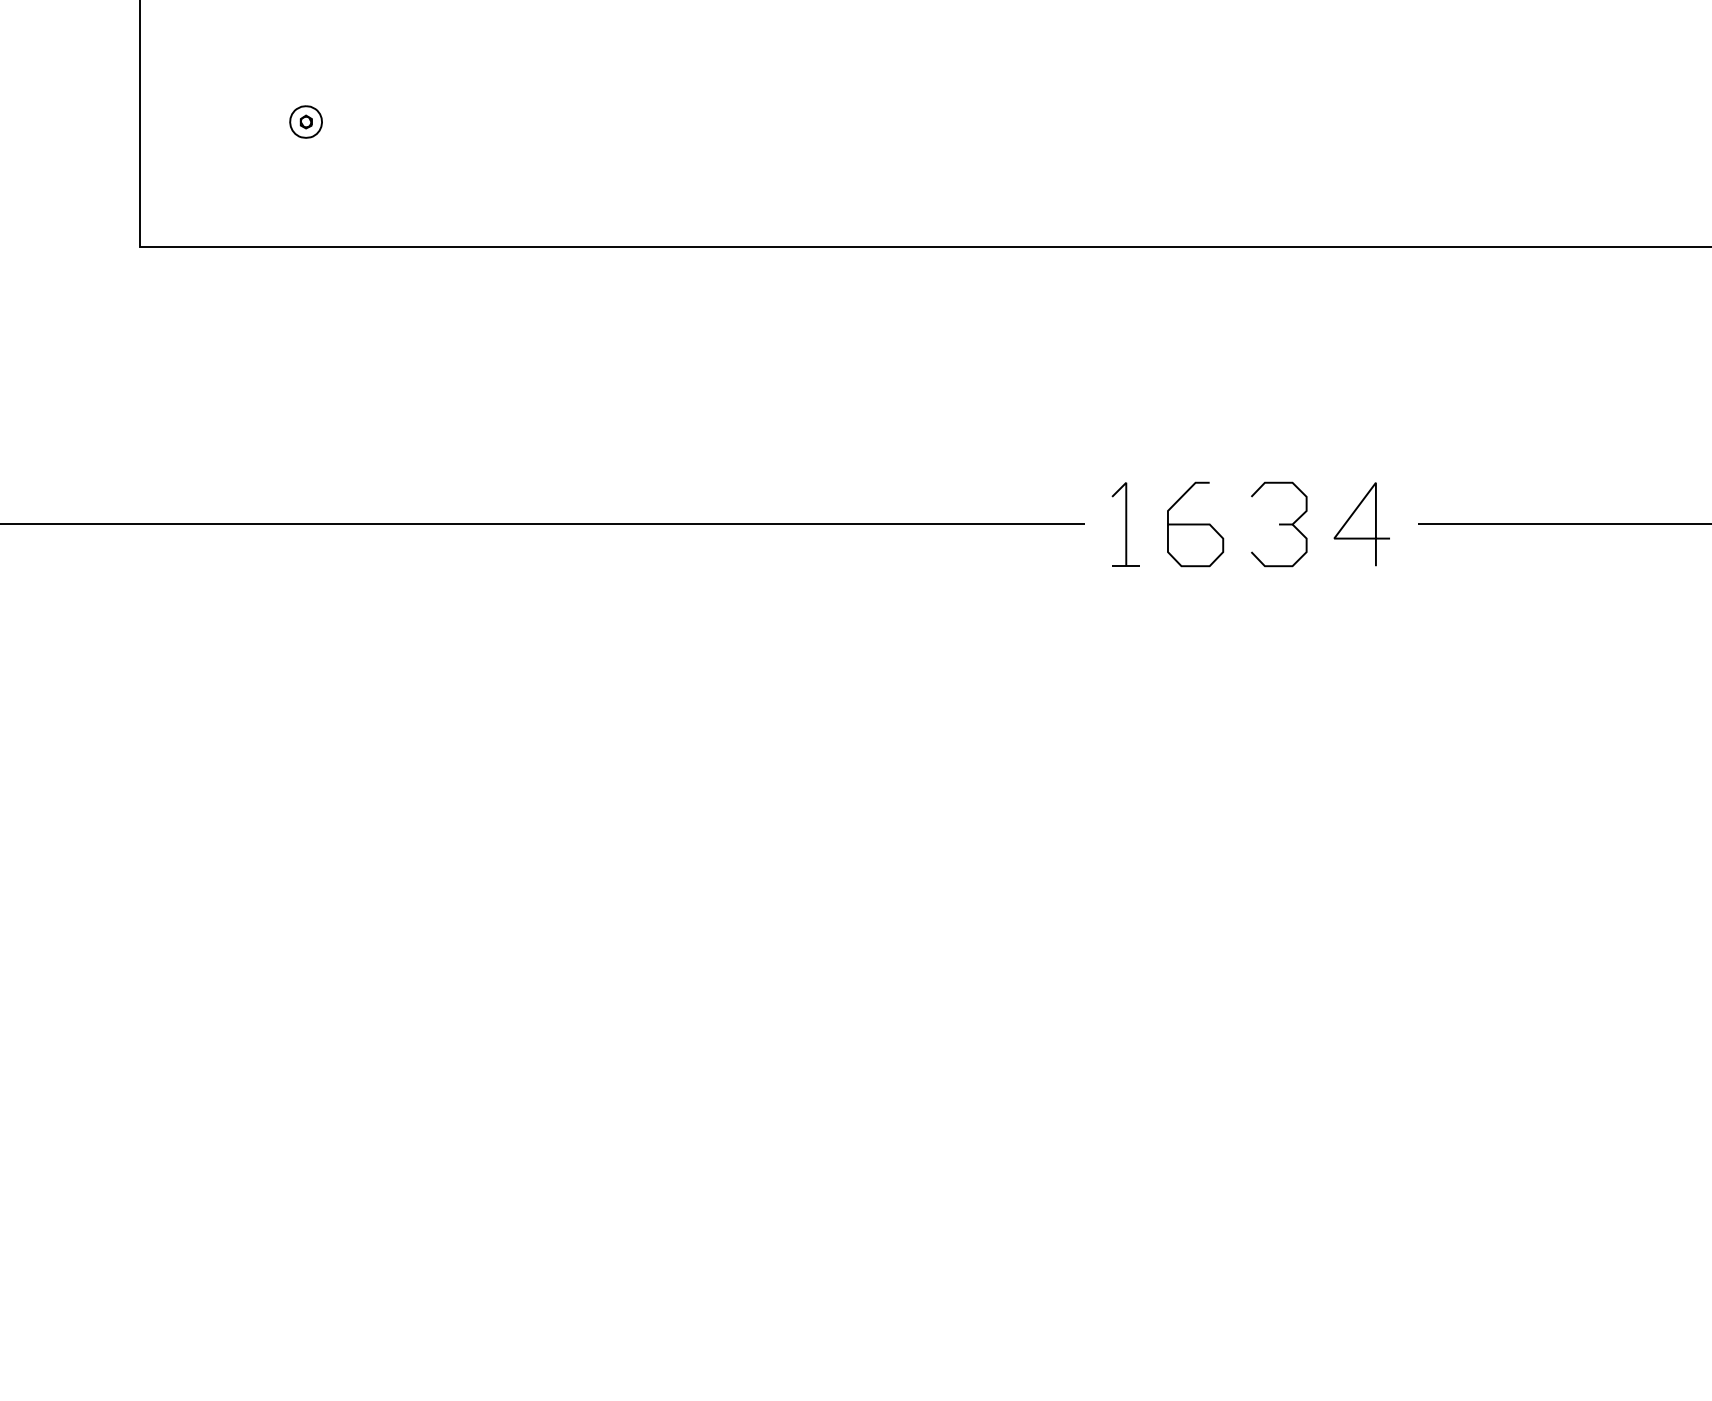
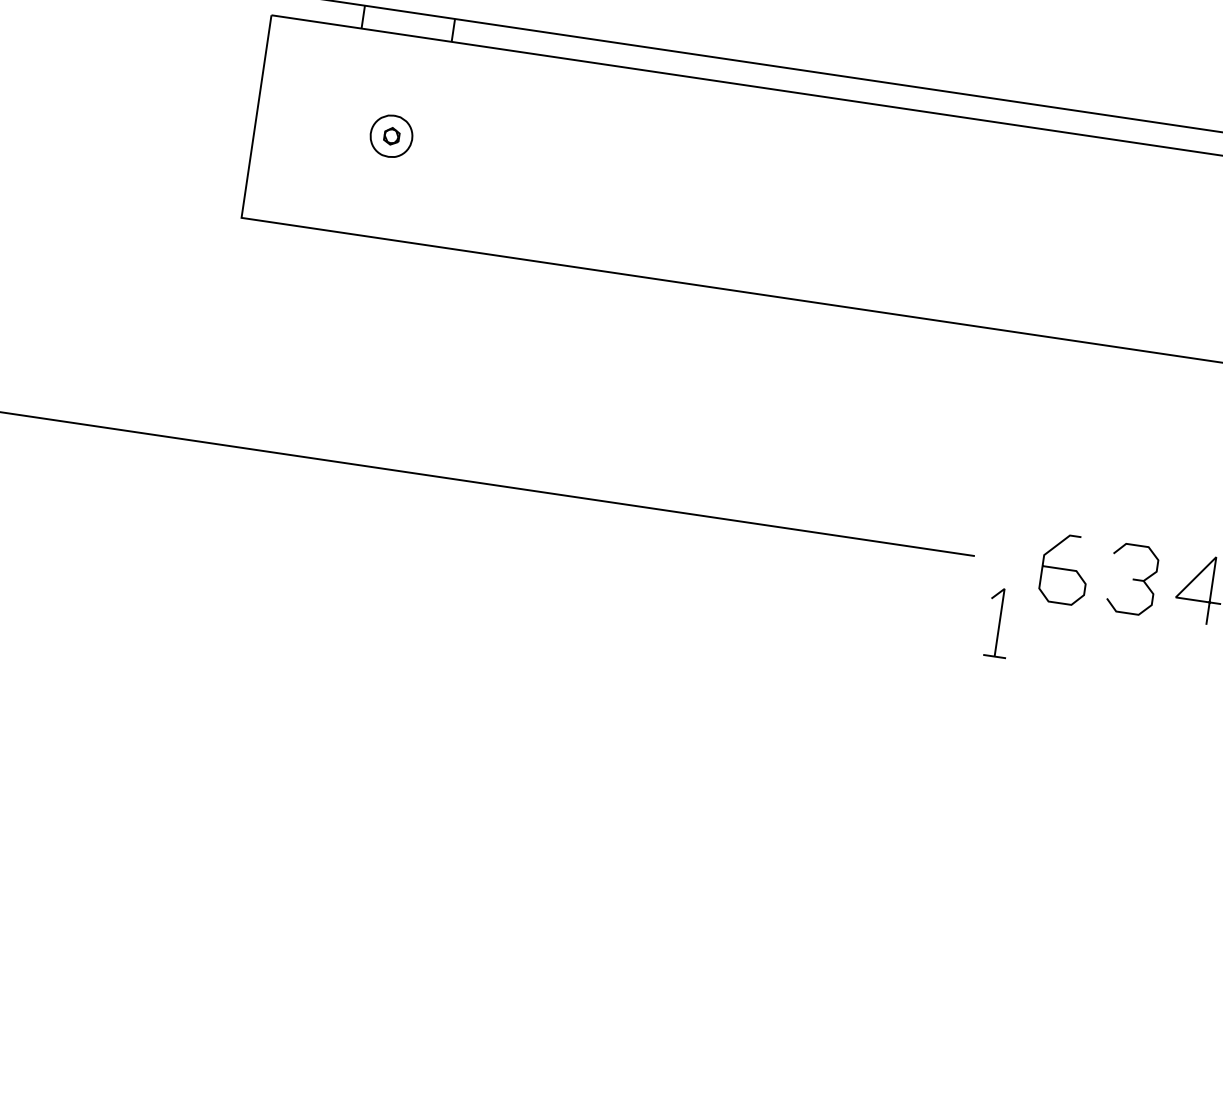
part: (305, 121) -> (391, 135), size x1.6
part: (1125, 524) -> (999, 622), moved

